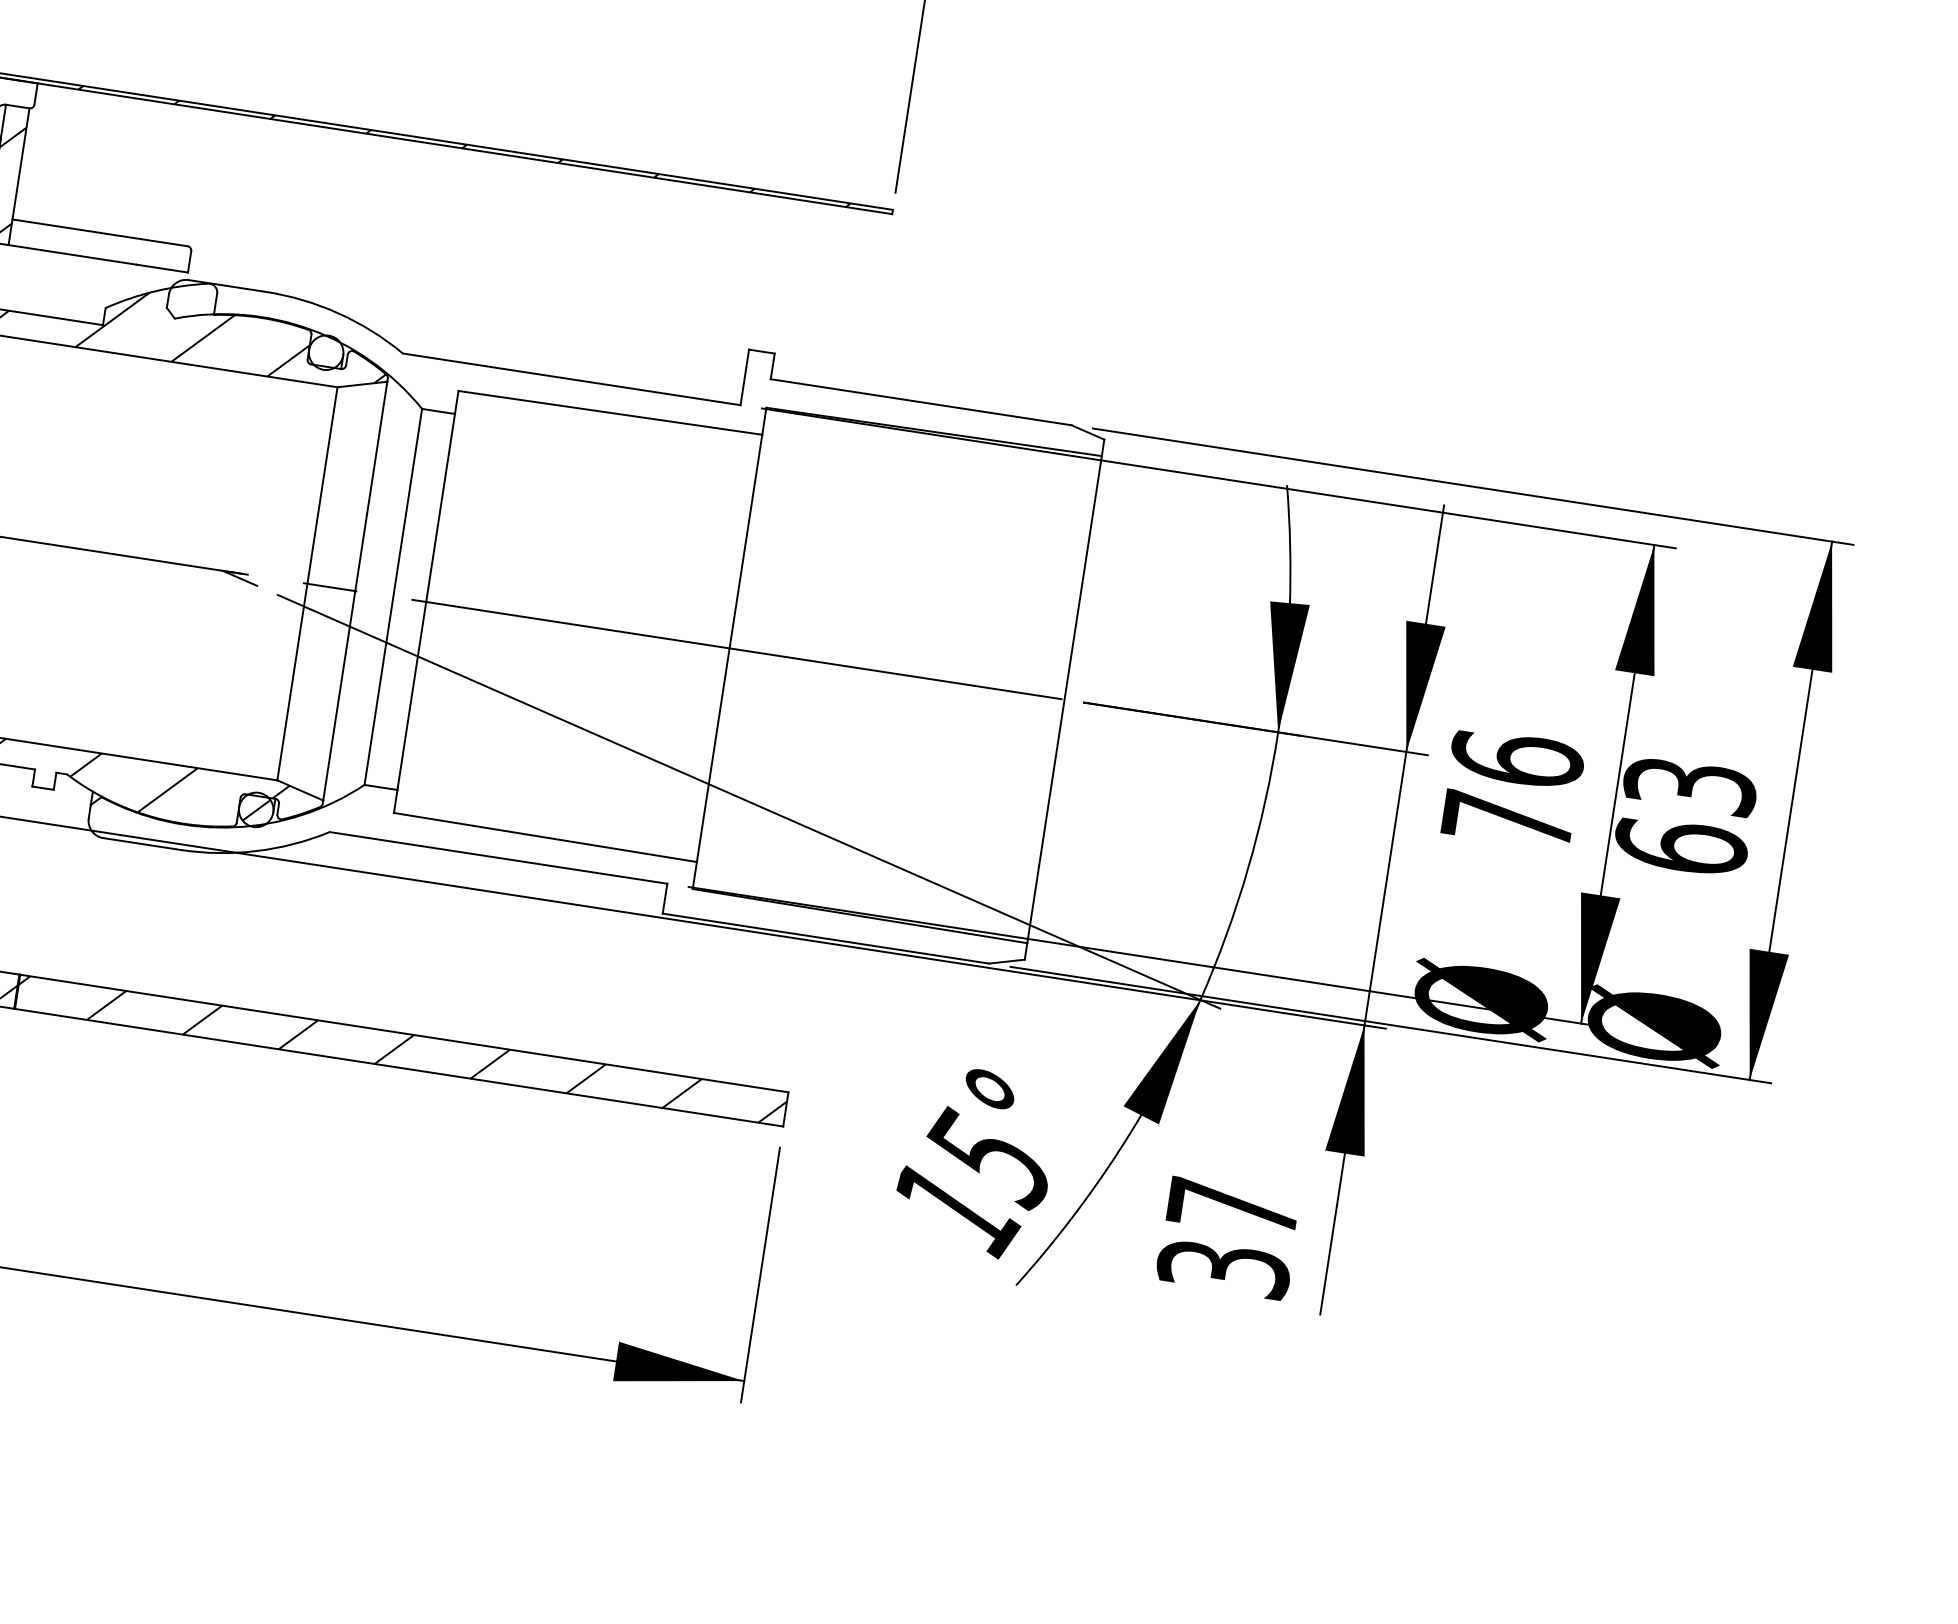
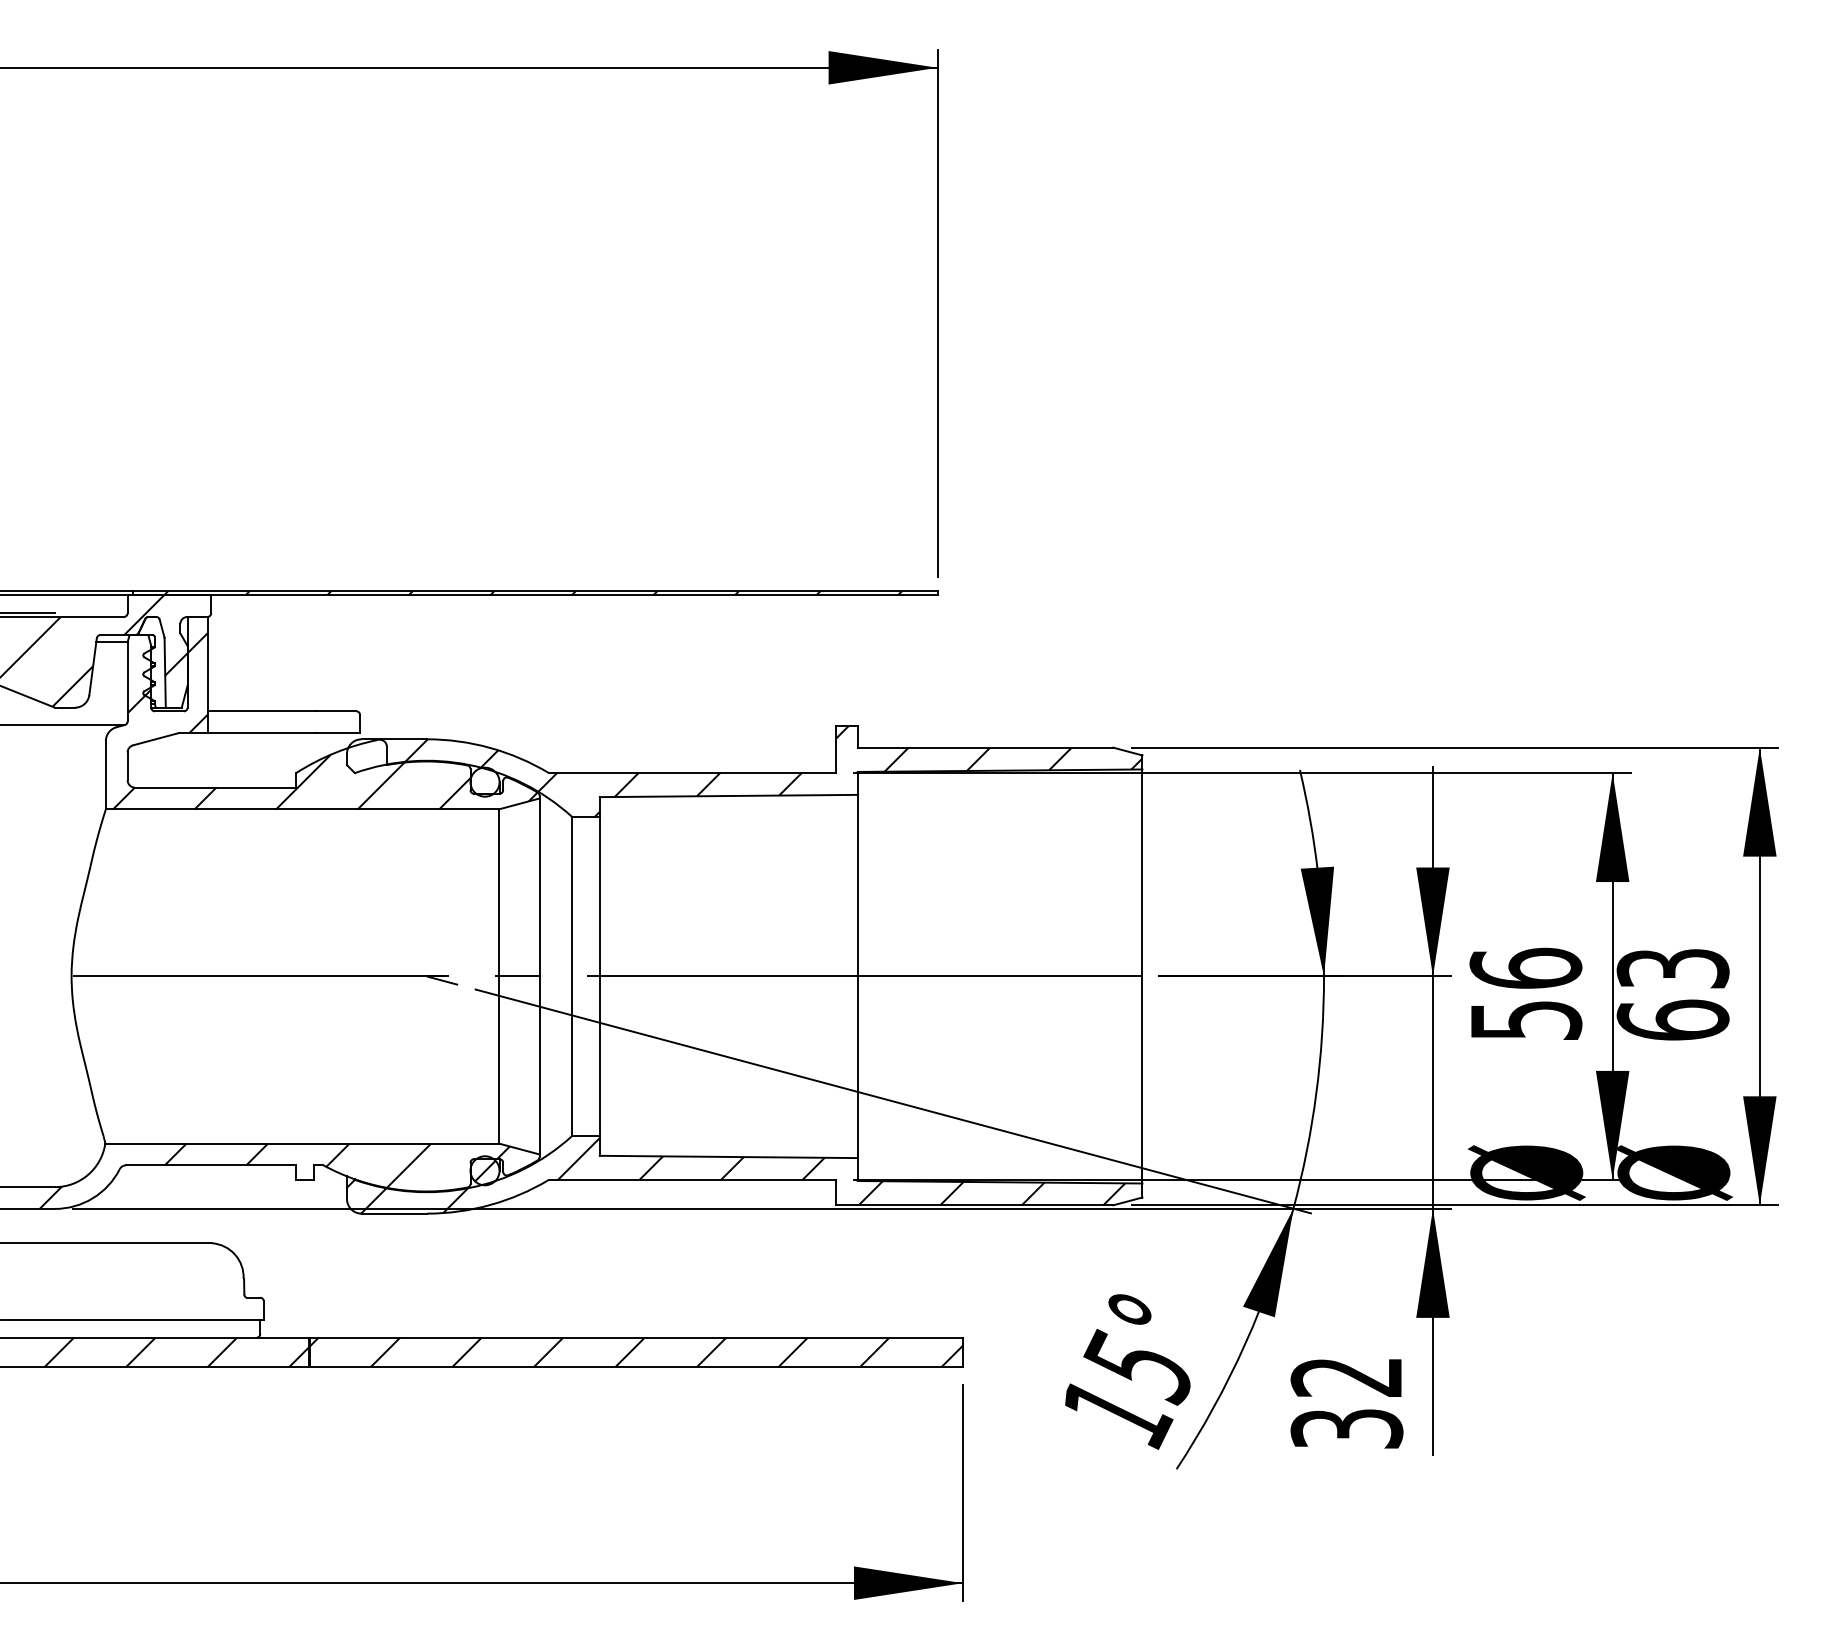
hatch: (667, 390) -> (773, 770), added
text: (1508, 820) -> (1526, 1020), 76 -> 56
hatch: (559, 861) -> (743, 1175), added
text: (1231, 1207) -> (1345, 1377), 37 -> 32

